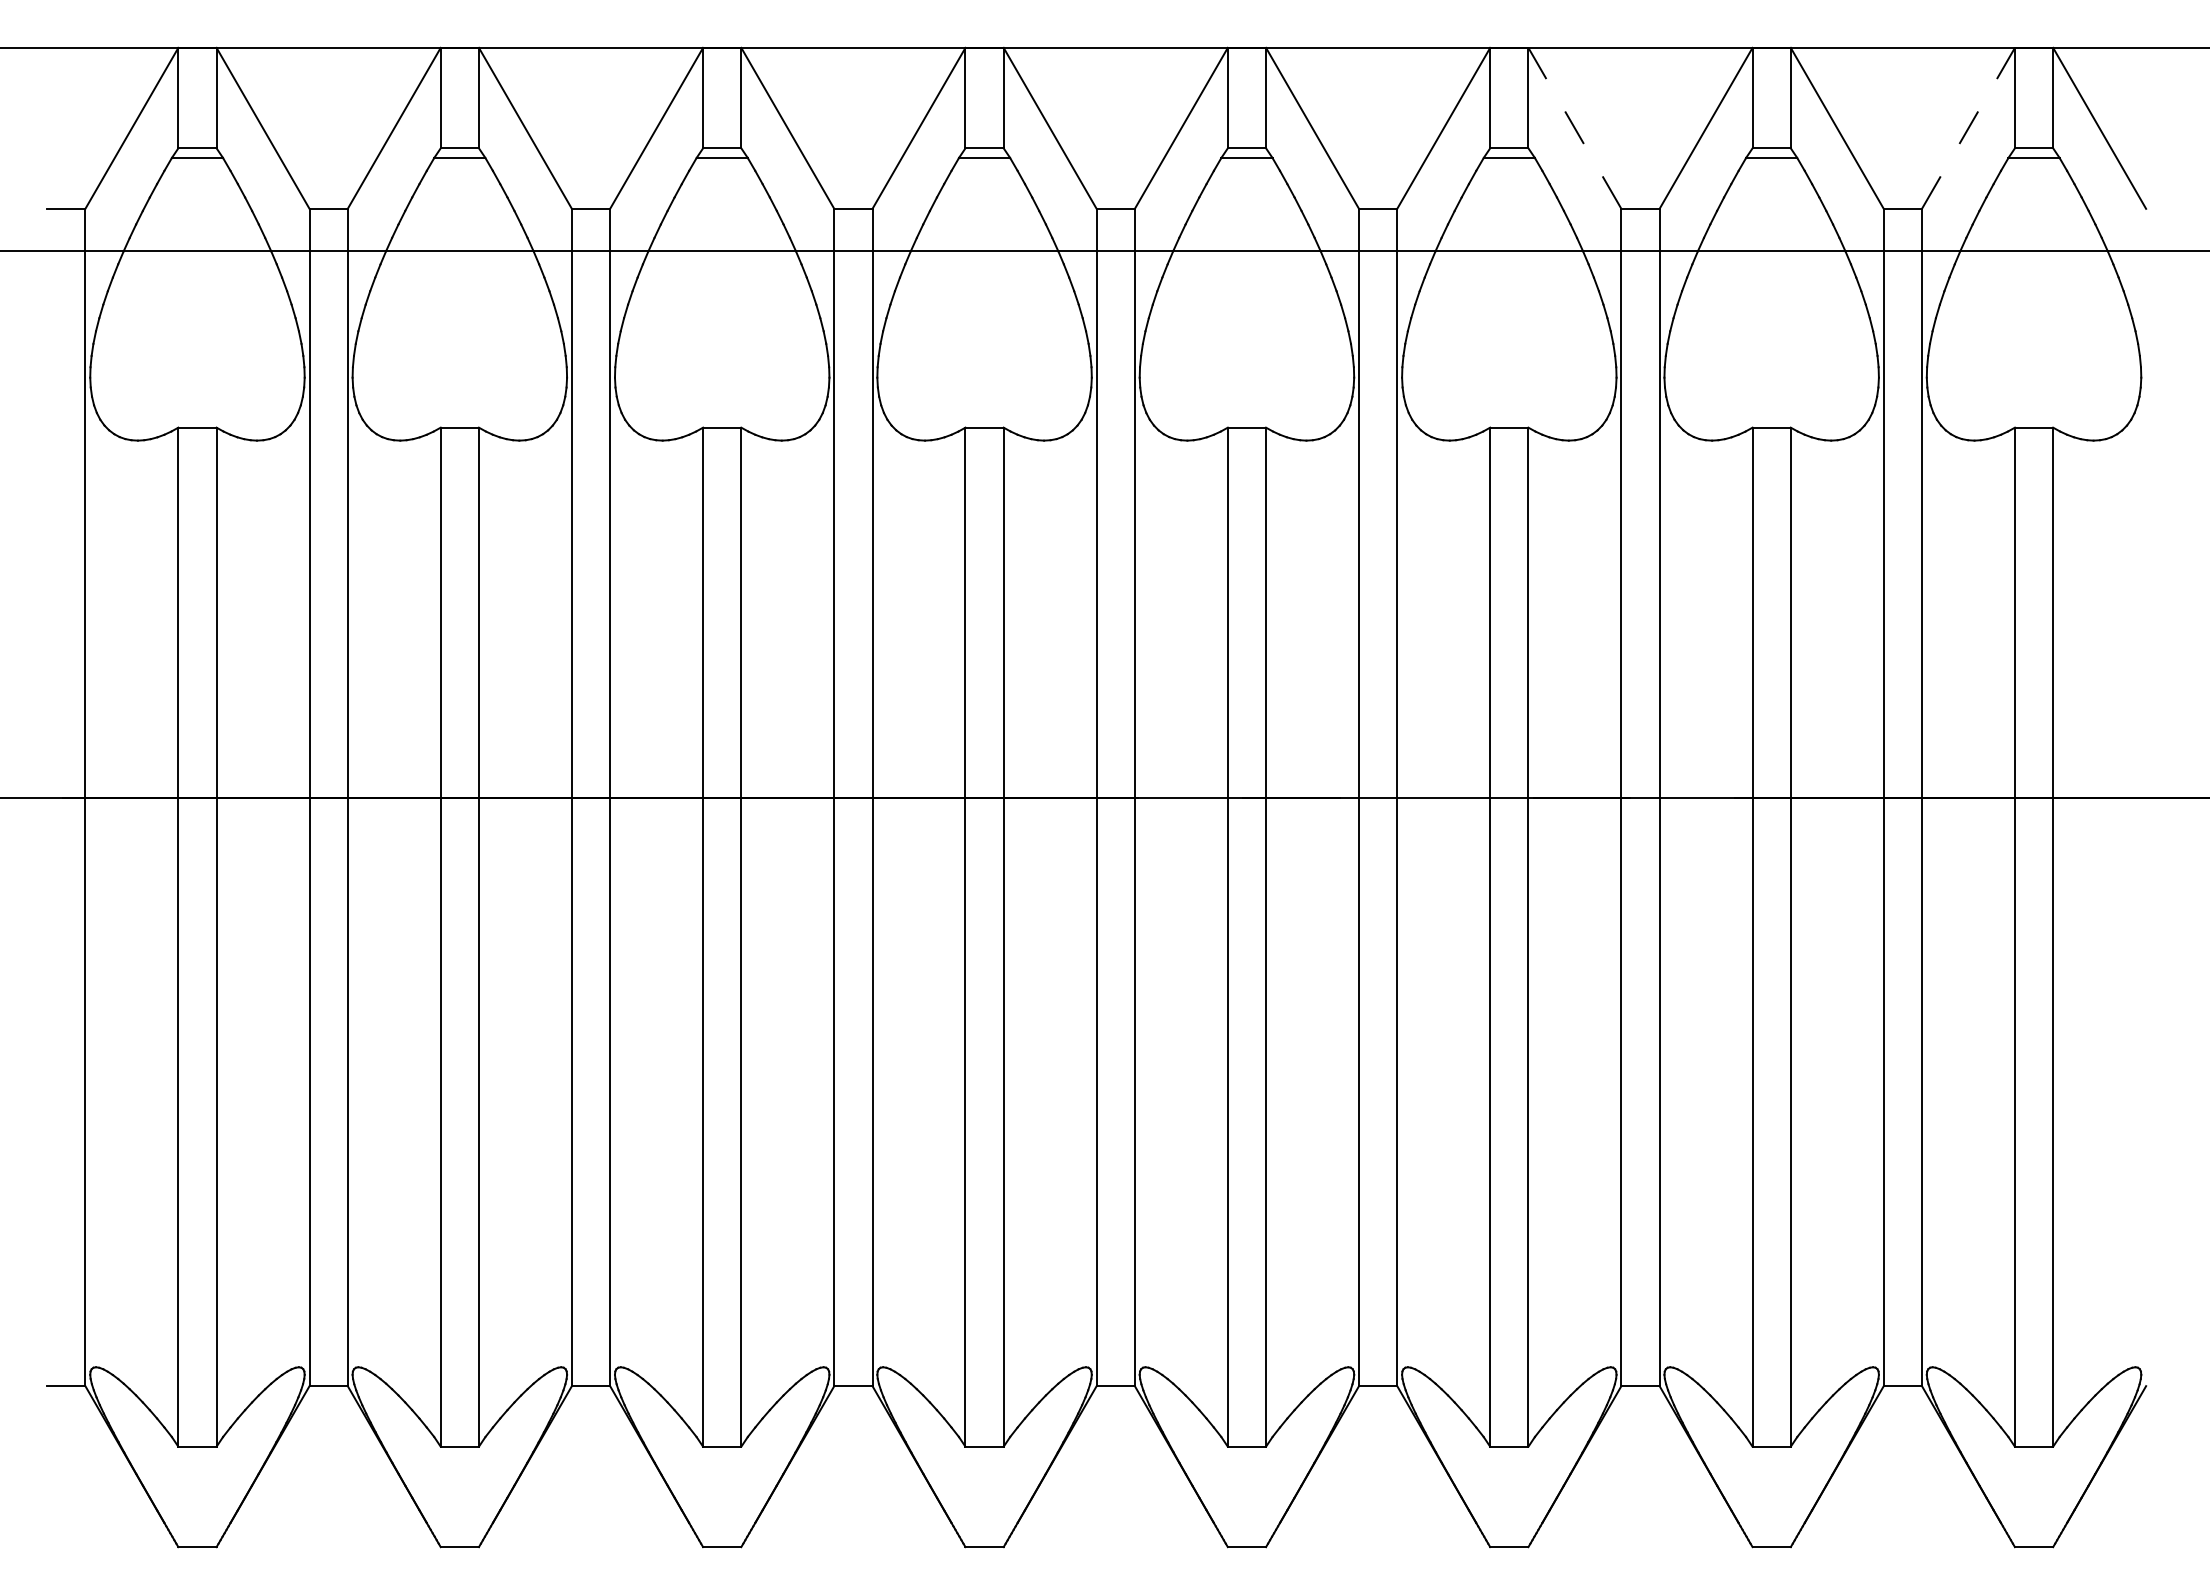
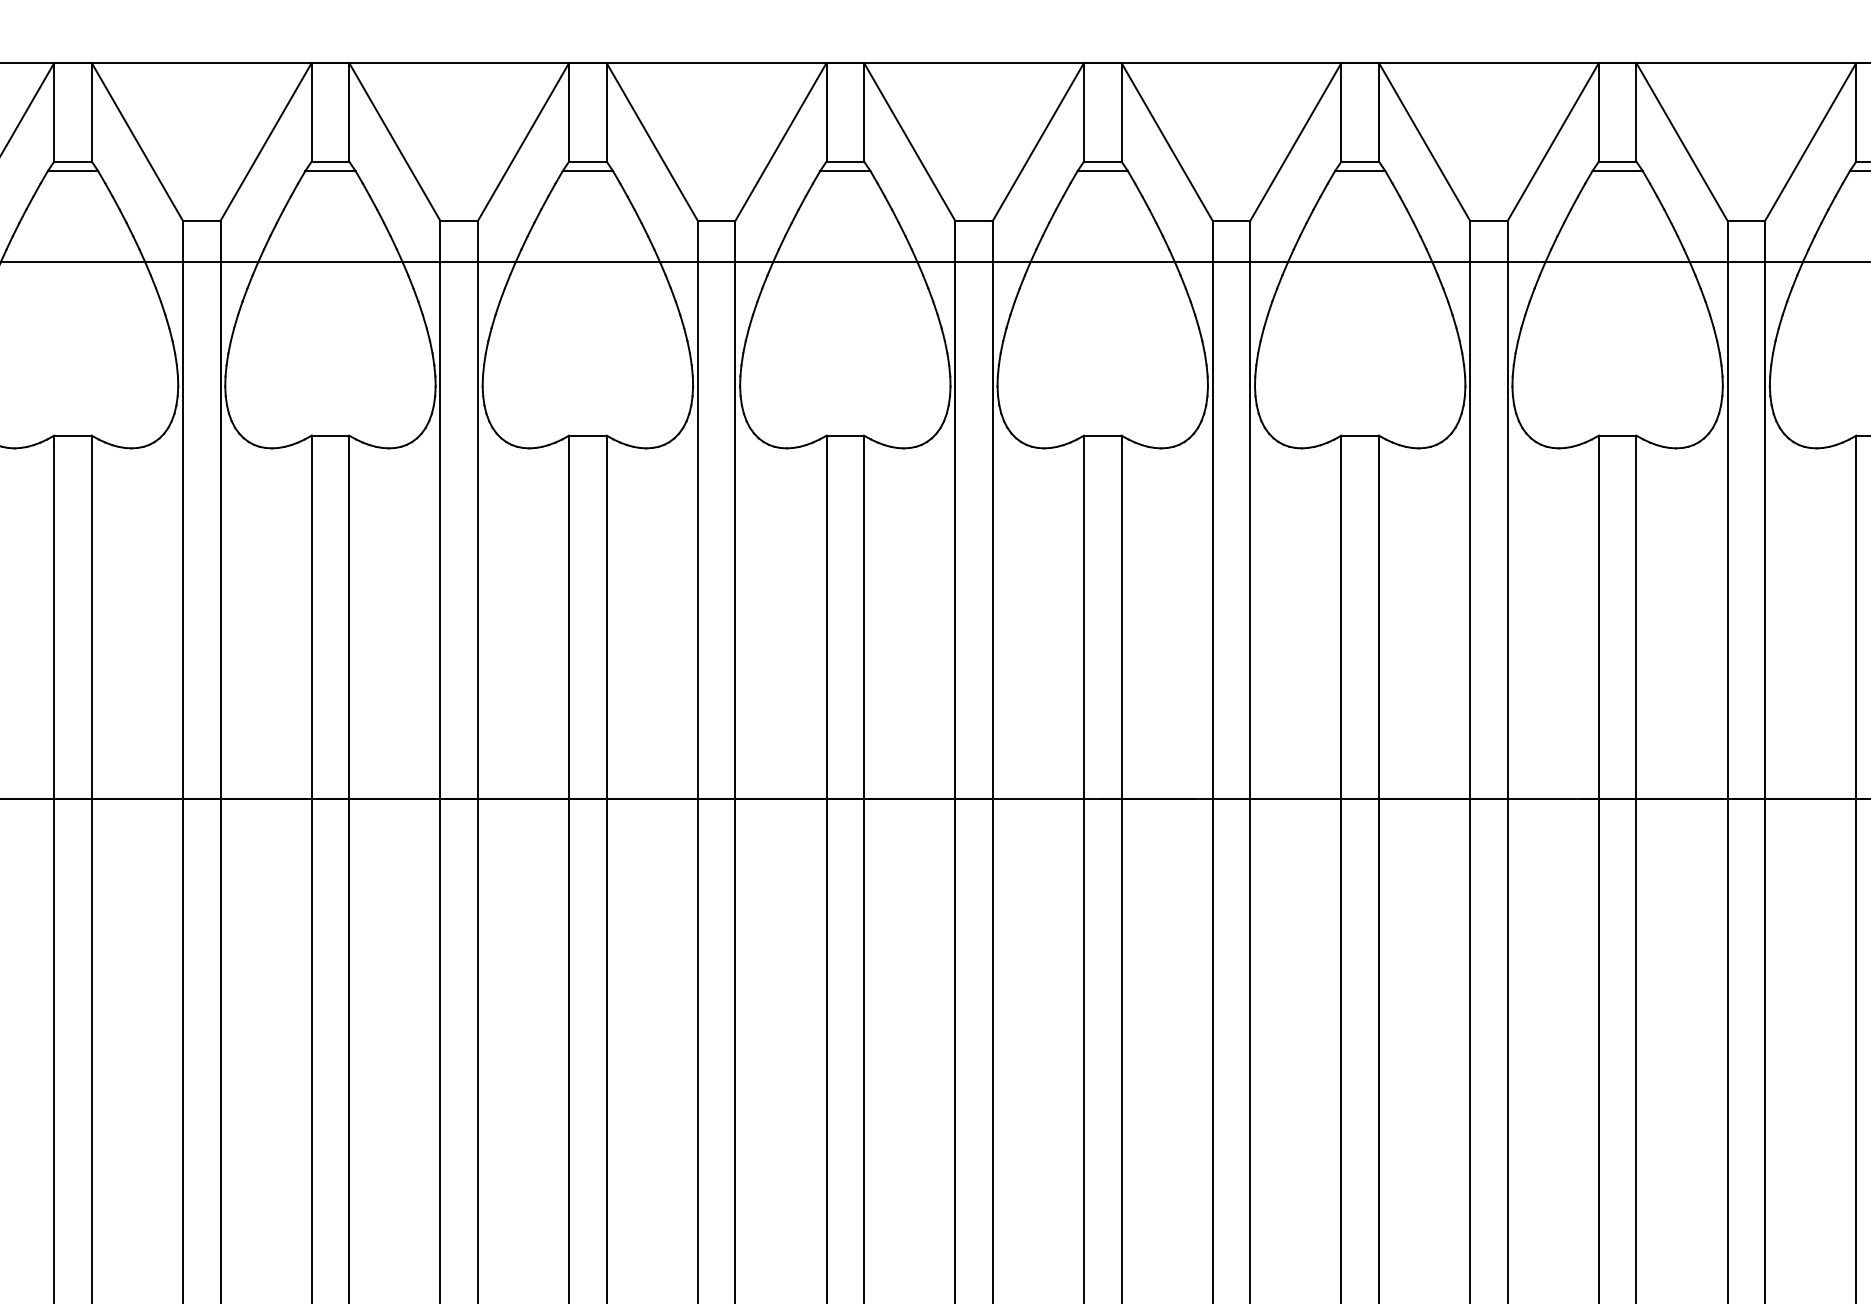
line: (1574, 128) -> (1424, 142), dashed -> solid
line: (1968, 128) -> (1810, 142), dashed -> solid

